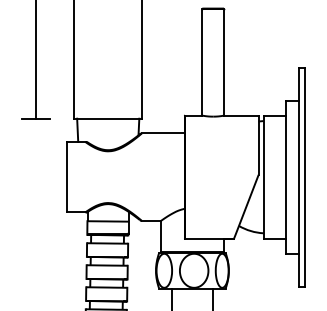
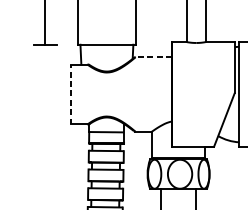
line: (162, 133) -> (153, 57), solid -> dashed
line: (66, 176) -> (71, 93), solid -> dashed

